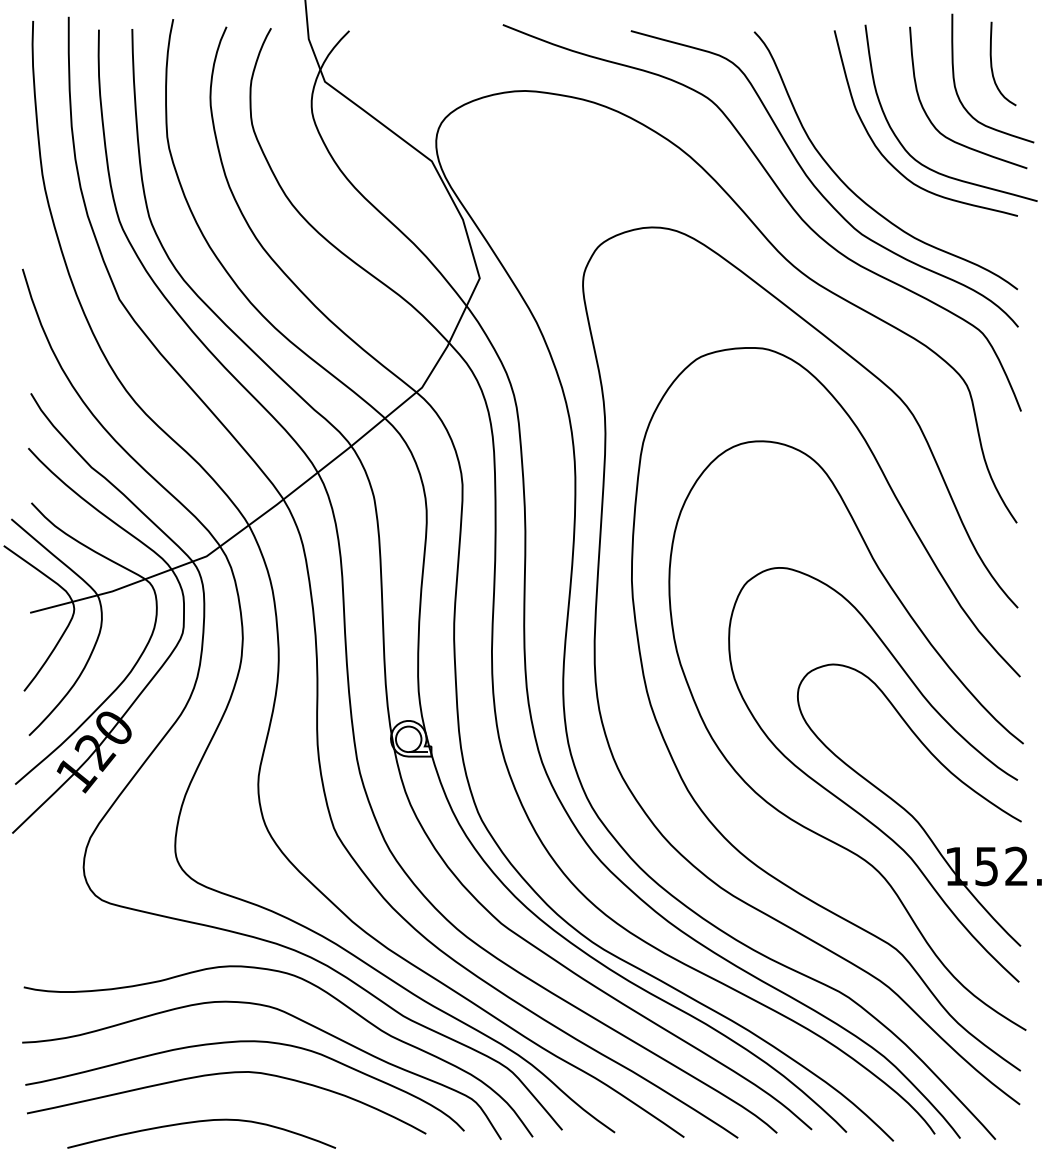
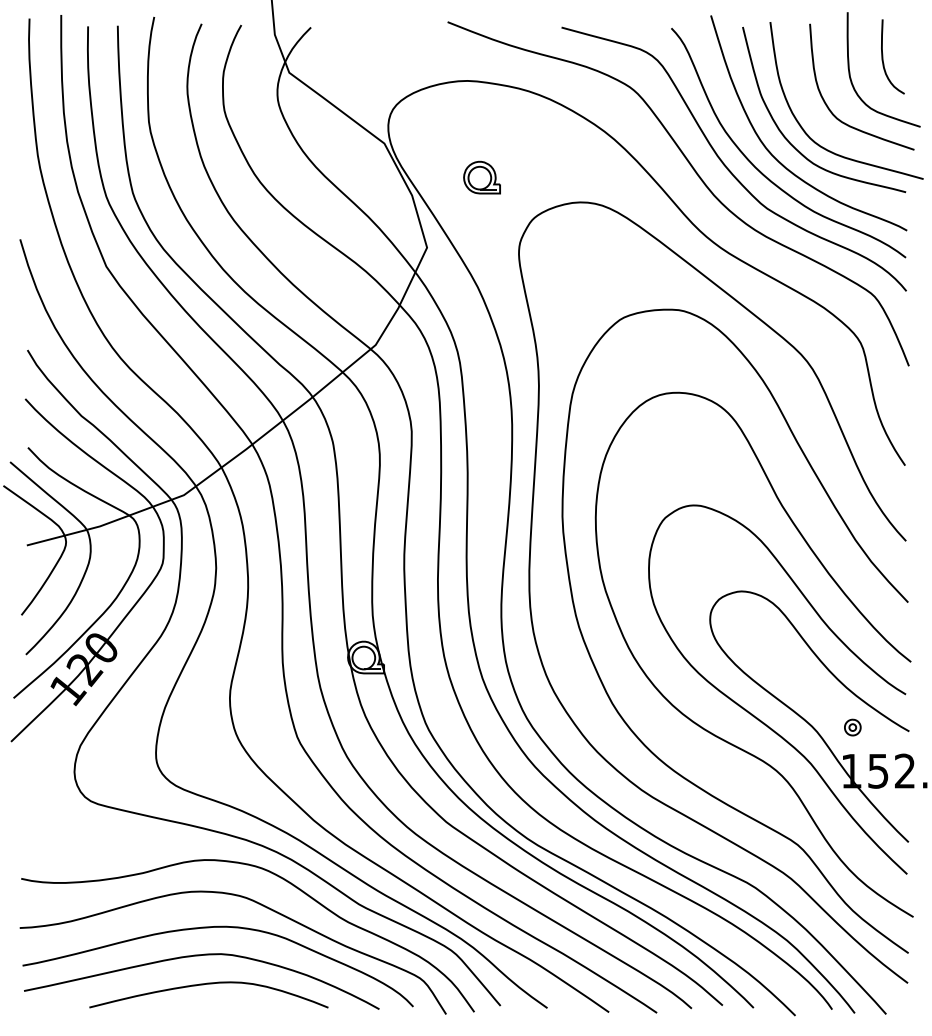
curve: (867, 172) -> (772, 153), added
part: (541, 199) -> (482, 177), added
part: (957, 817) -> (852, 727), added
curve: (200, 1122) -> (207, 984), moved

